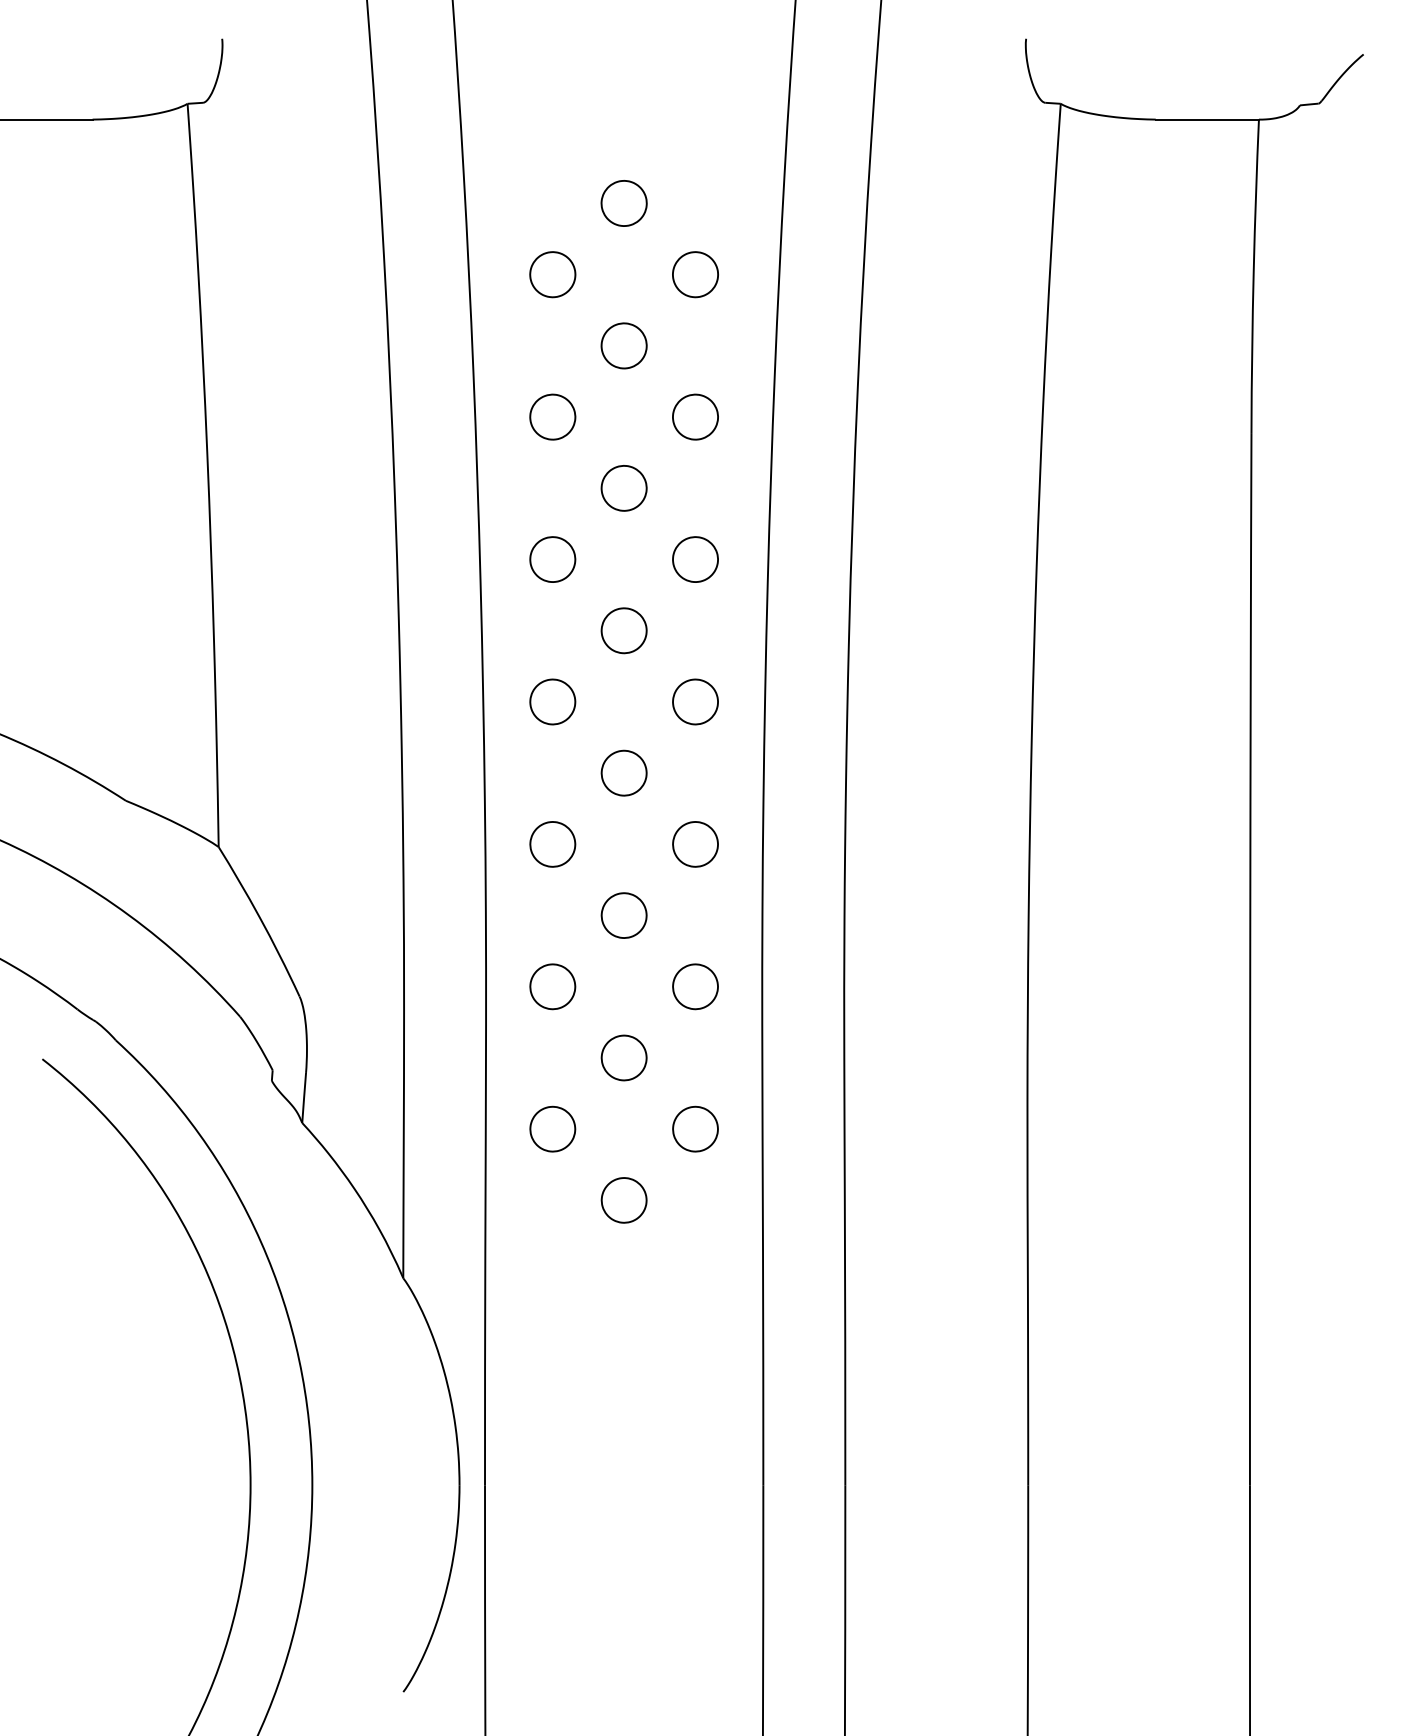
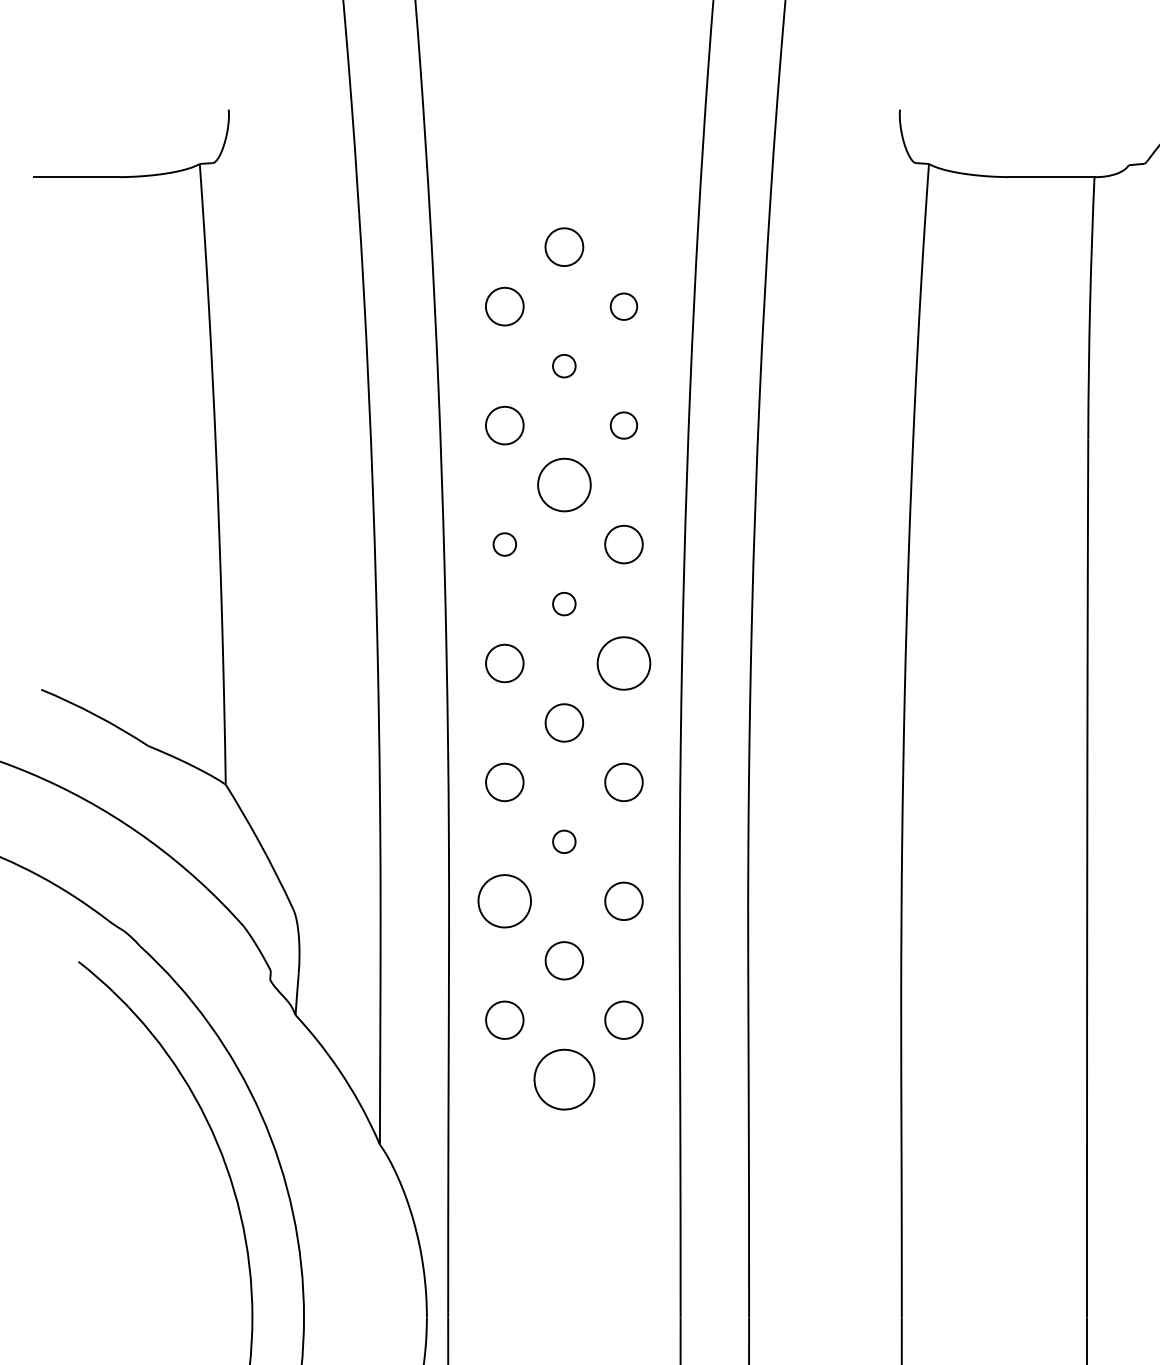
part: (695, 274) -> (623, 306), size x0.7
part: (623, 345) -> (563, 365), size x0.6
part: (695, 416) -> (623, 425), size x0.7
part: (623, 488) -> (563, 485), size x1.4
part: (552, 559) -> (504, 544), size x0.6
part: (623, 630) -> (563, 603), size x0.6
part: (695, 701) -> (623, 663), size x1.4
part: (623, 915) -> (563, 841), size x0.6
part: (552, 986) -> (504, 901), size x1.4
part: (623, 1200) -> (563, 1079), size x1.6

